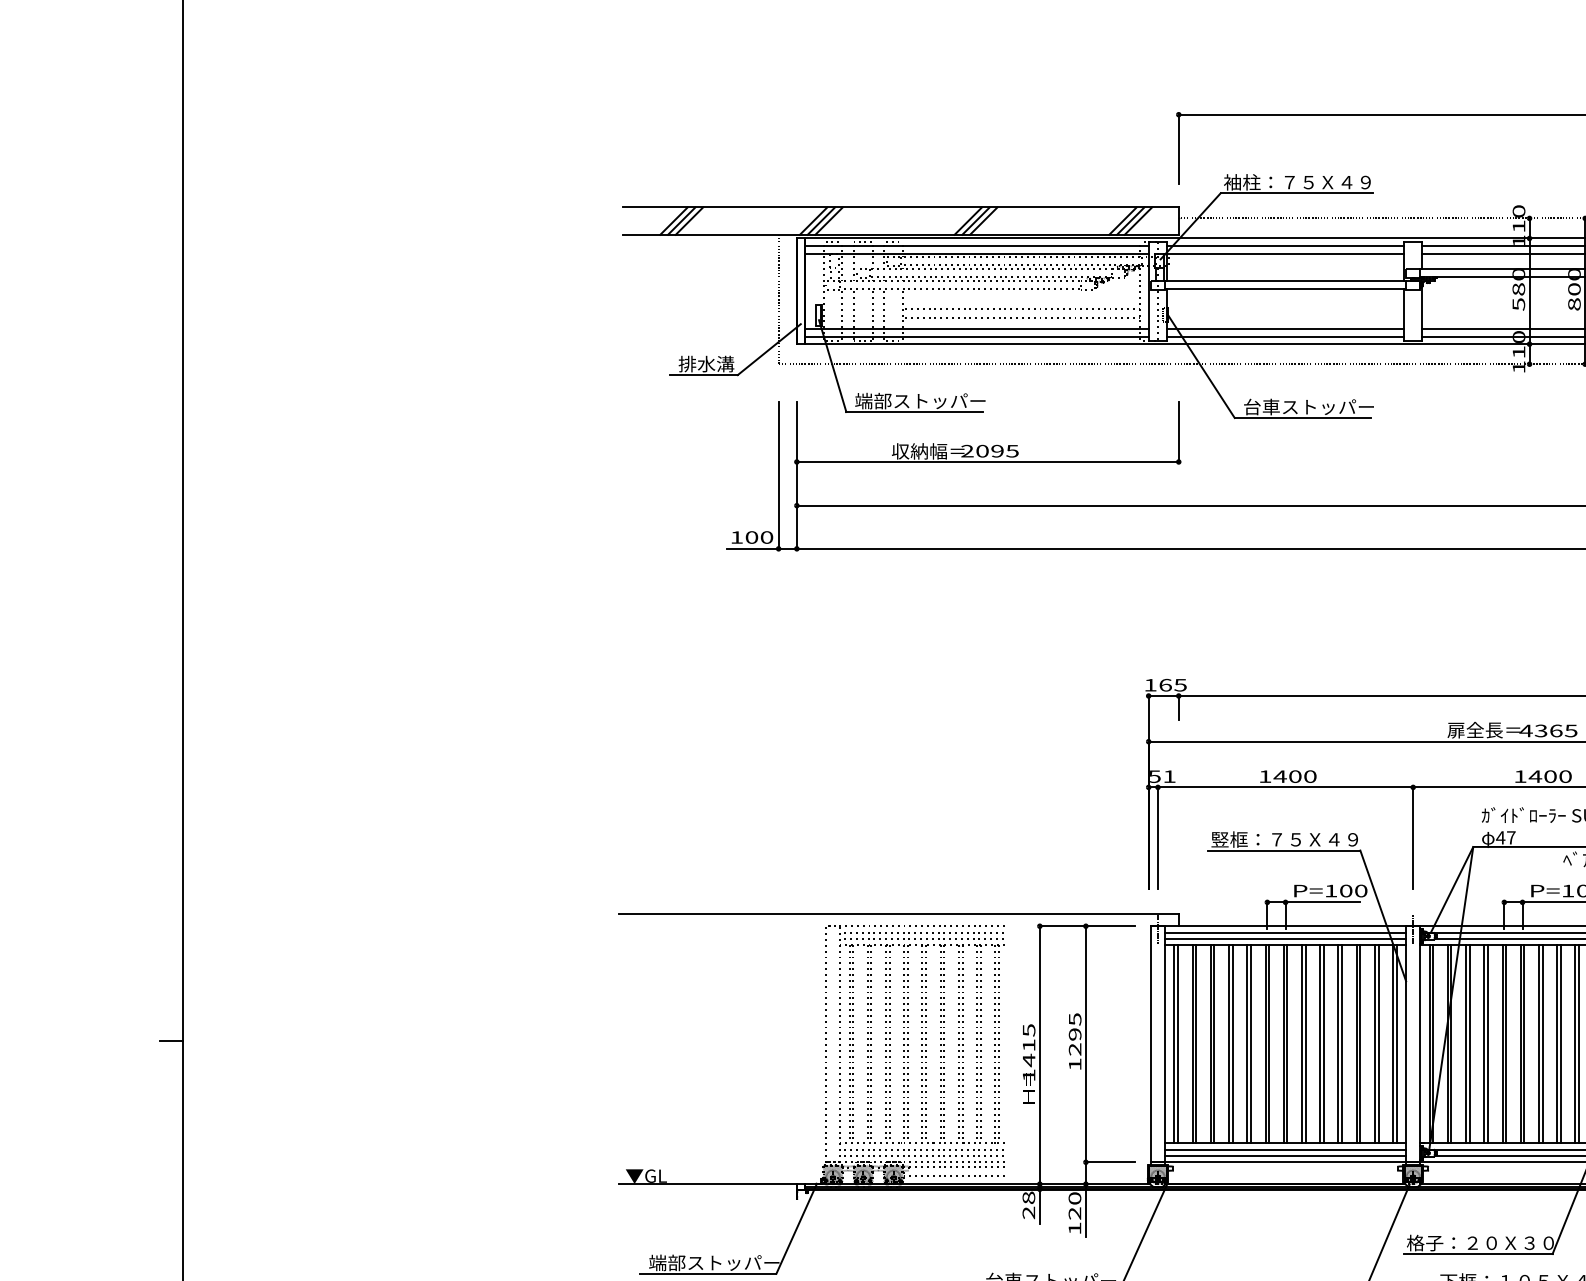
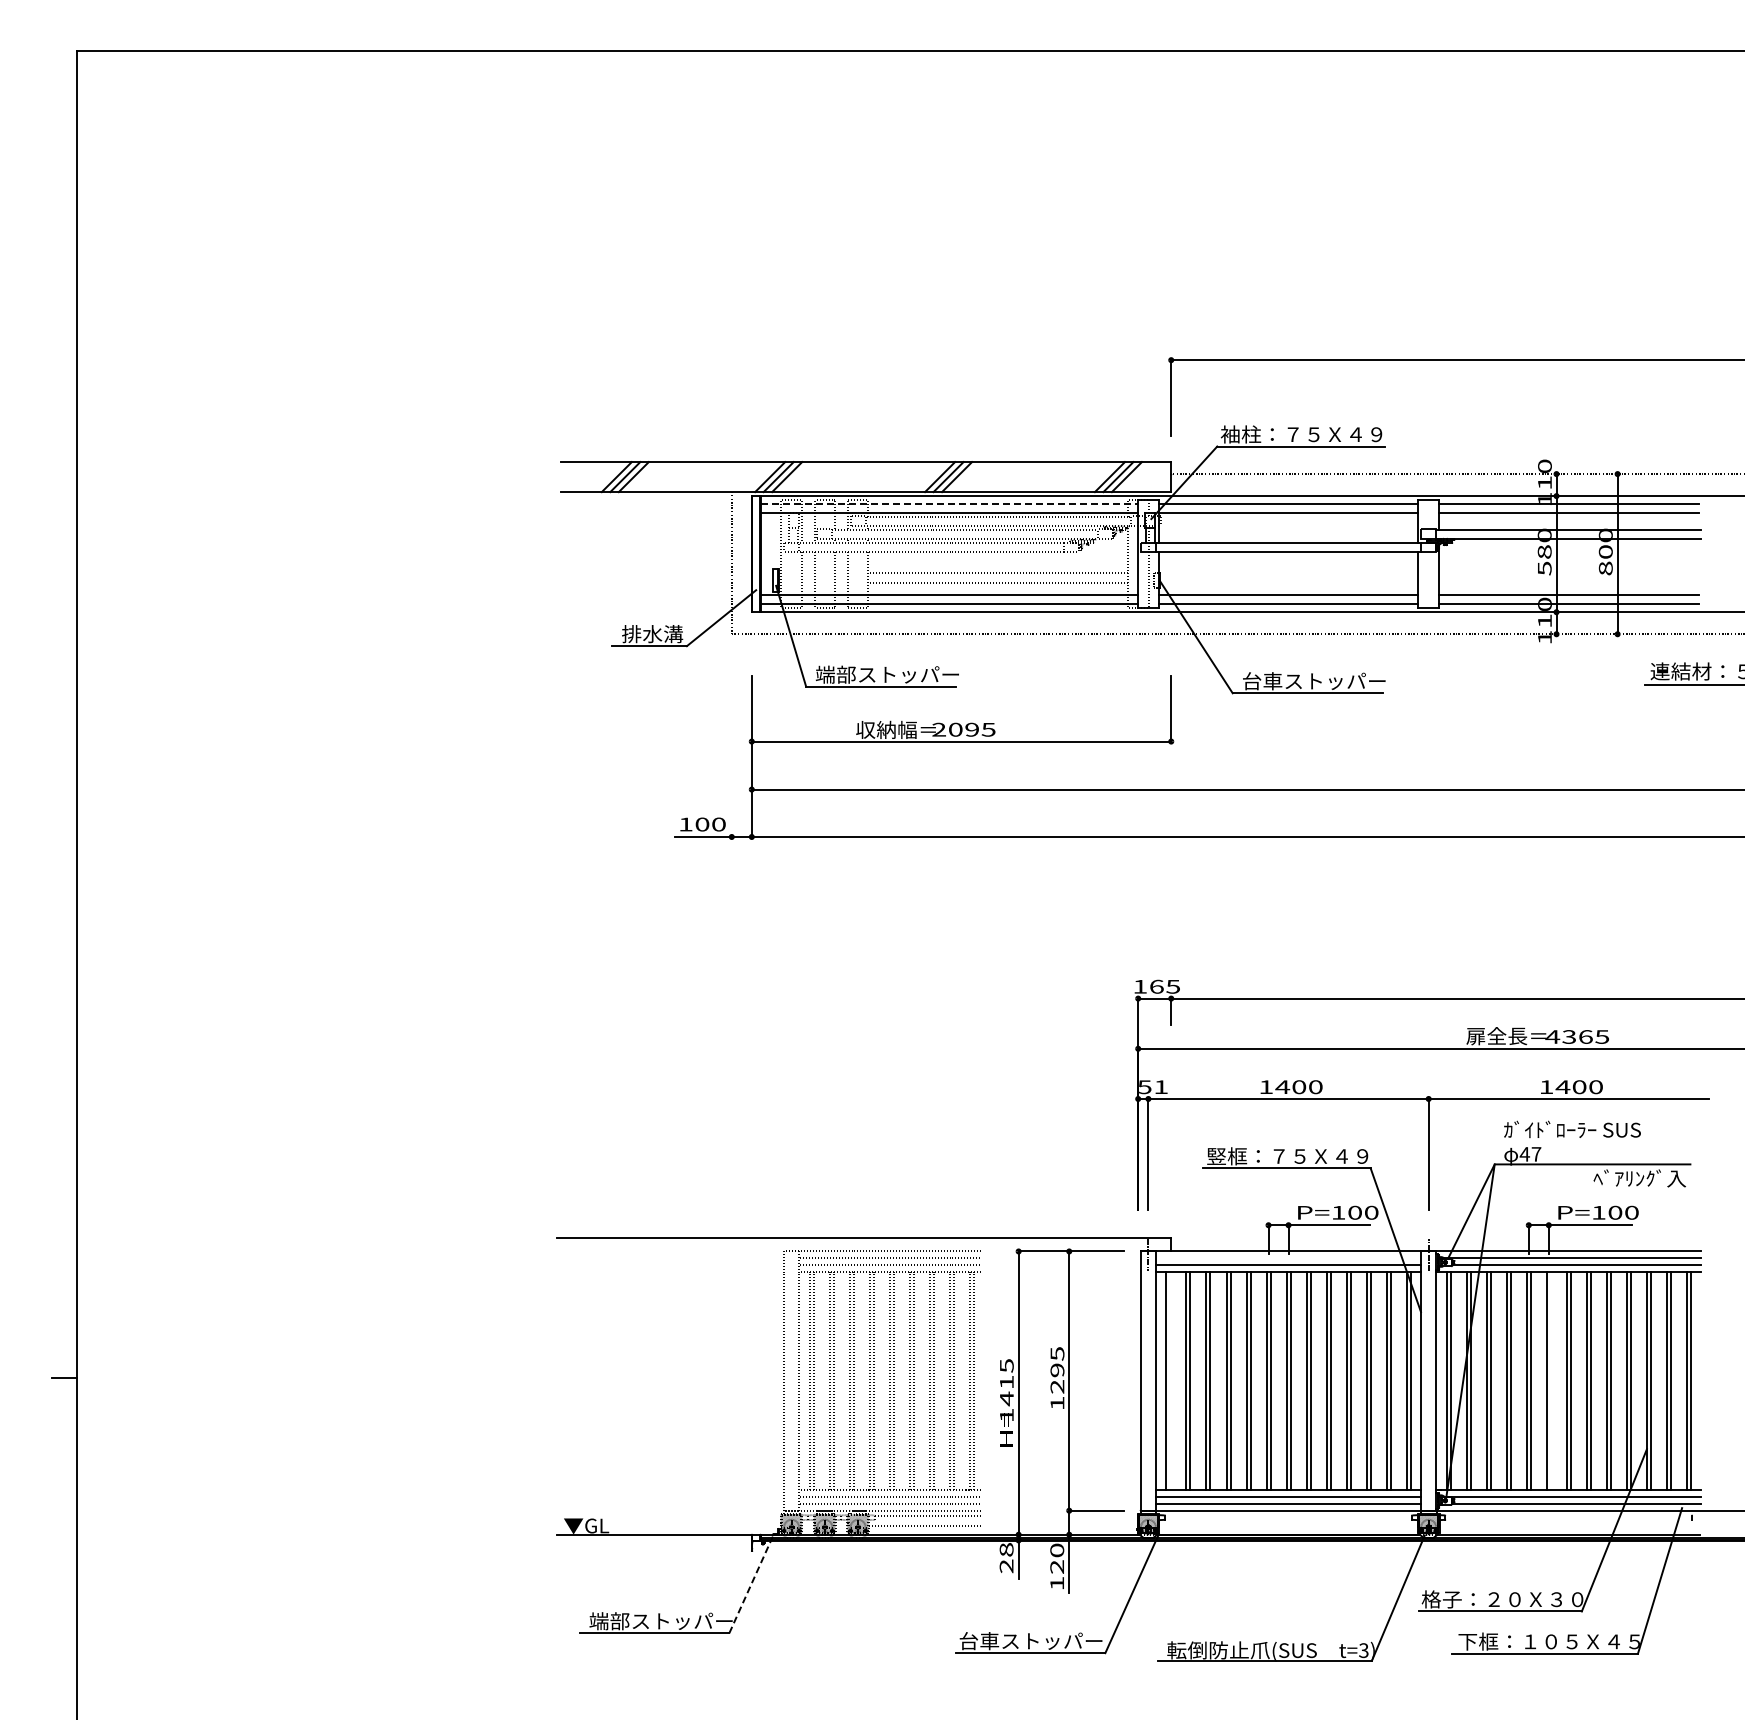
line: (976, 246) -> (949, 504), solid -> dashed
line: (778, 474) -> (731, 755), removed
line: (1285, 932) -> (1288, 1258), removed
line: (1178, 1043) -> (1170, 1380), removed
line: (1524, 1043) -> (1550, 1380), removed
line: (796, 1228) -> (751, 1583), solid -> dashed

